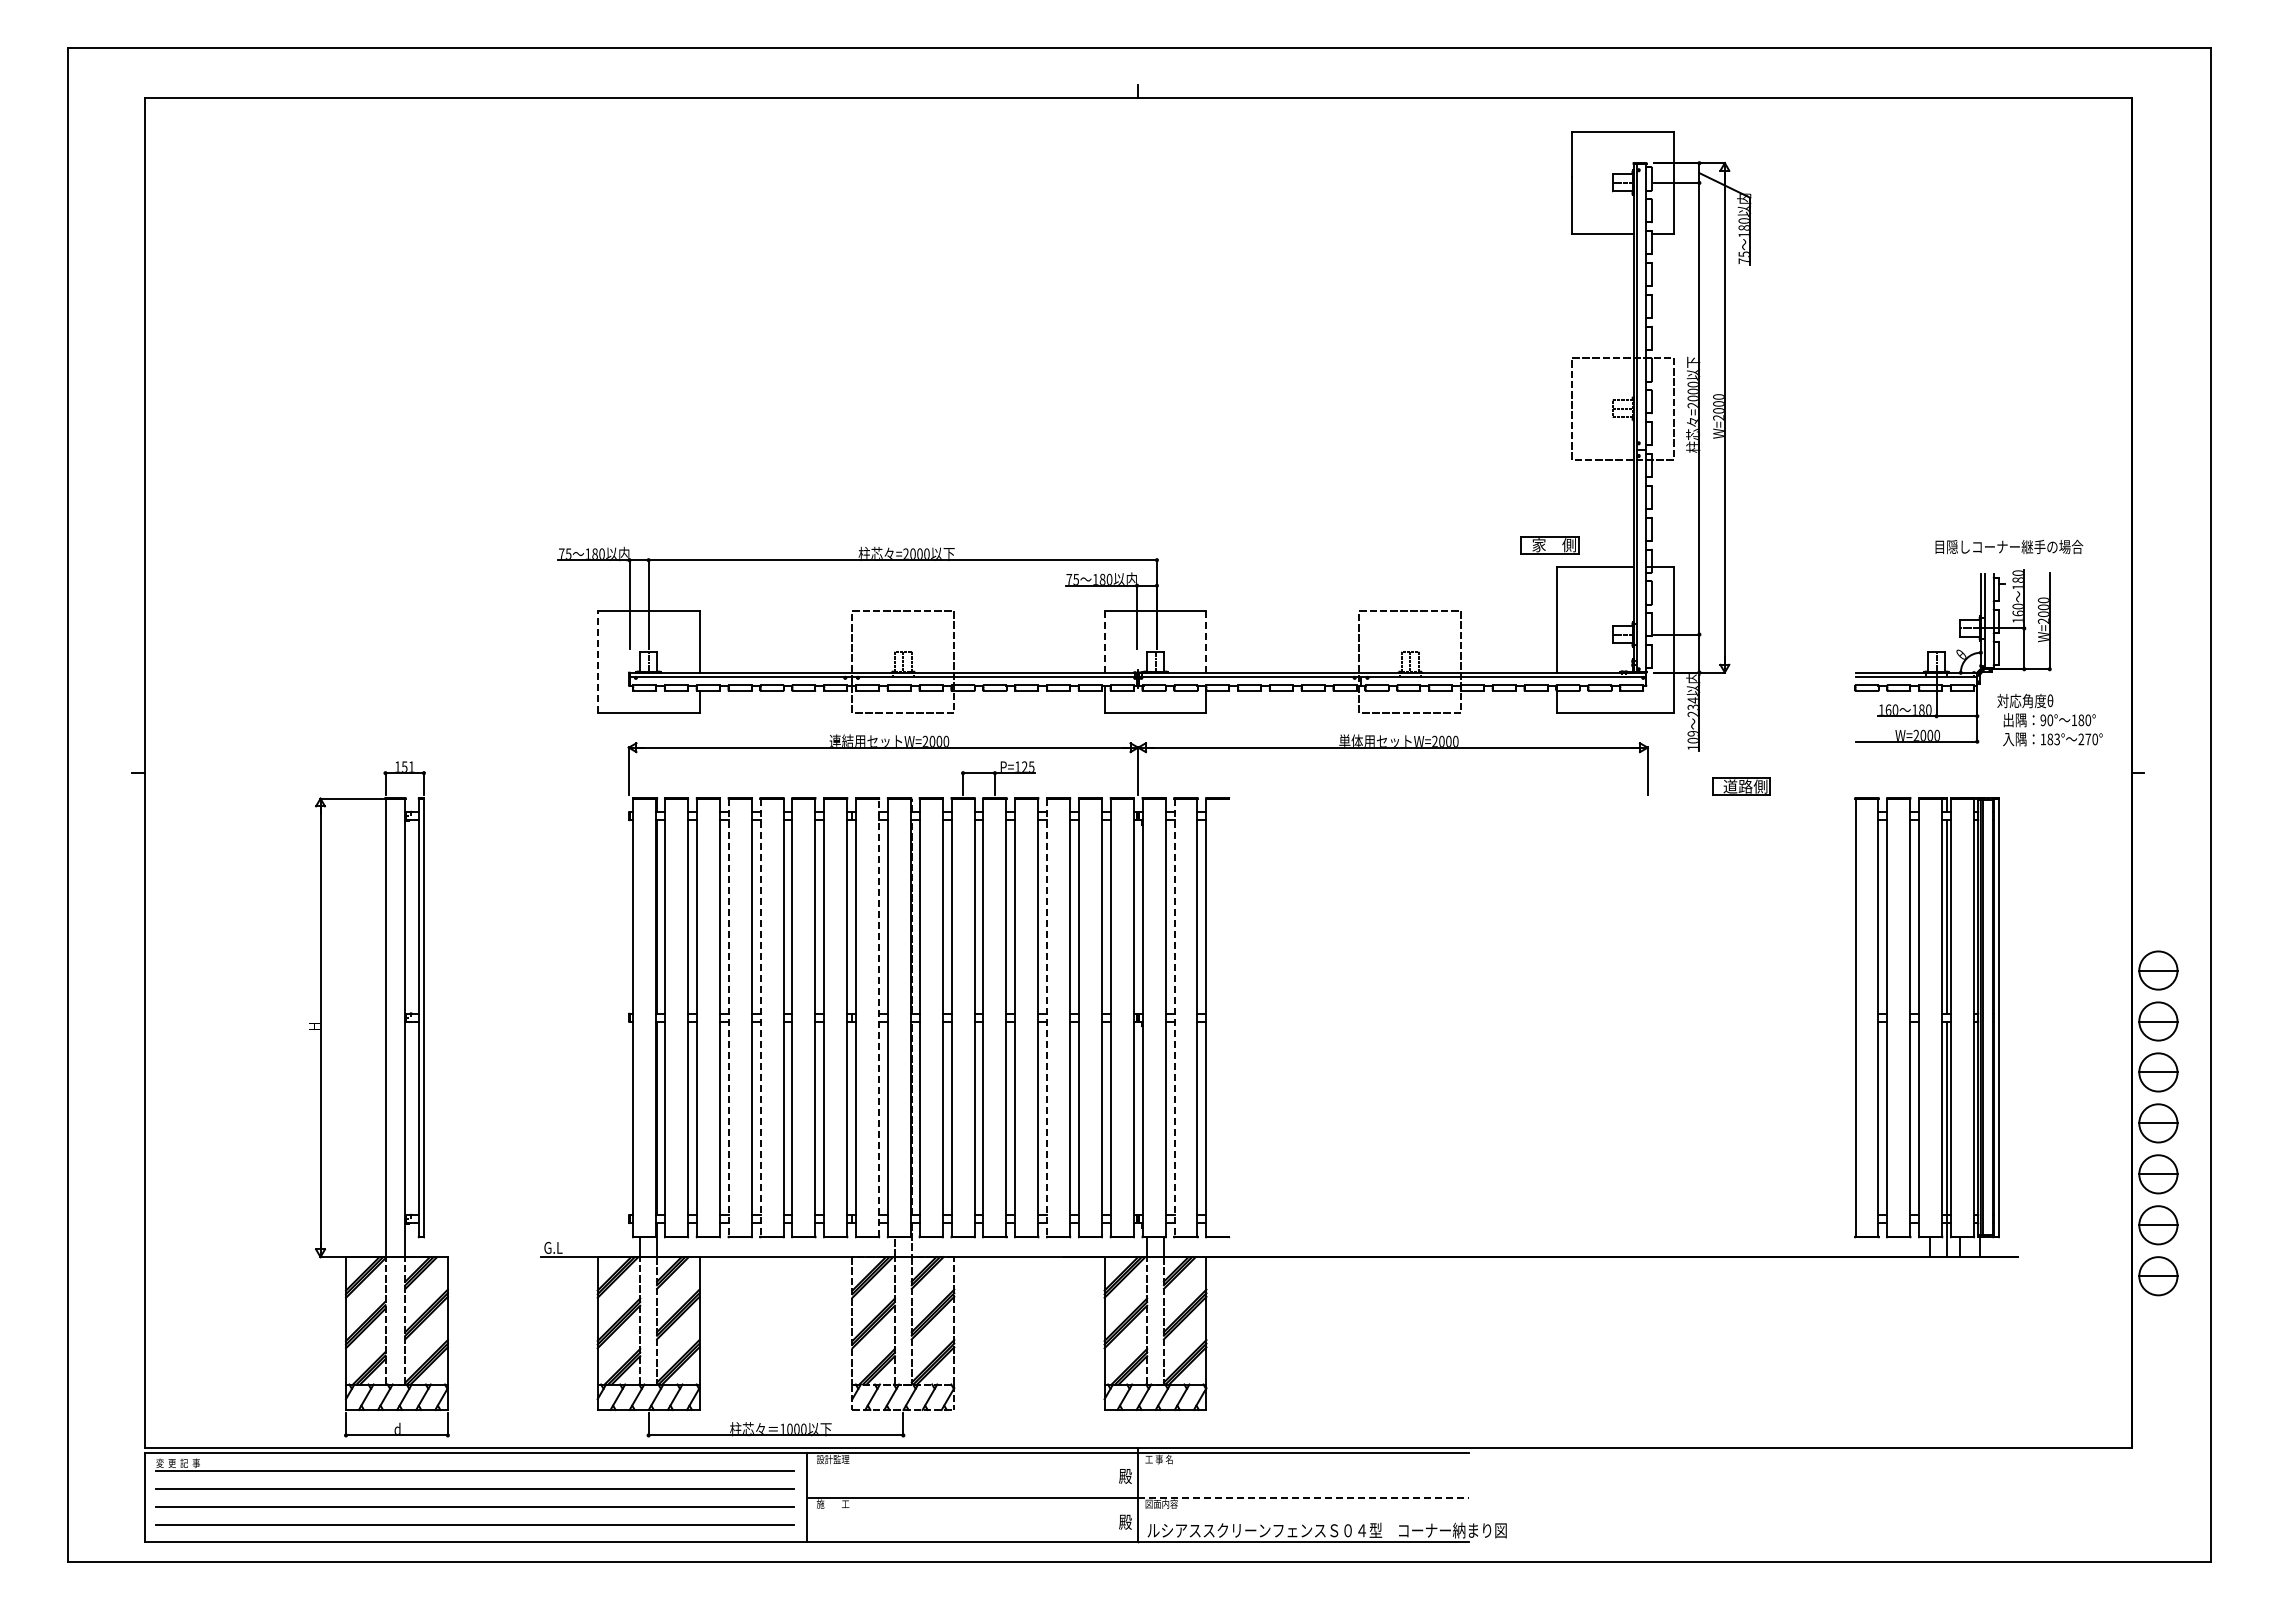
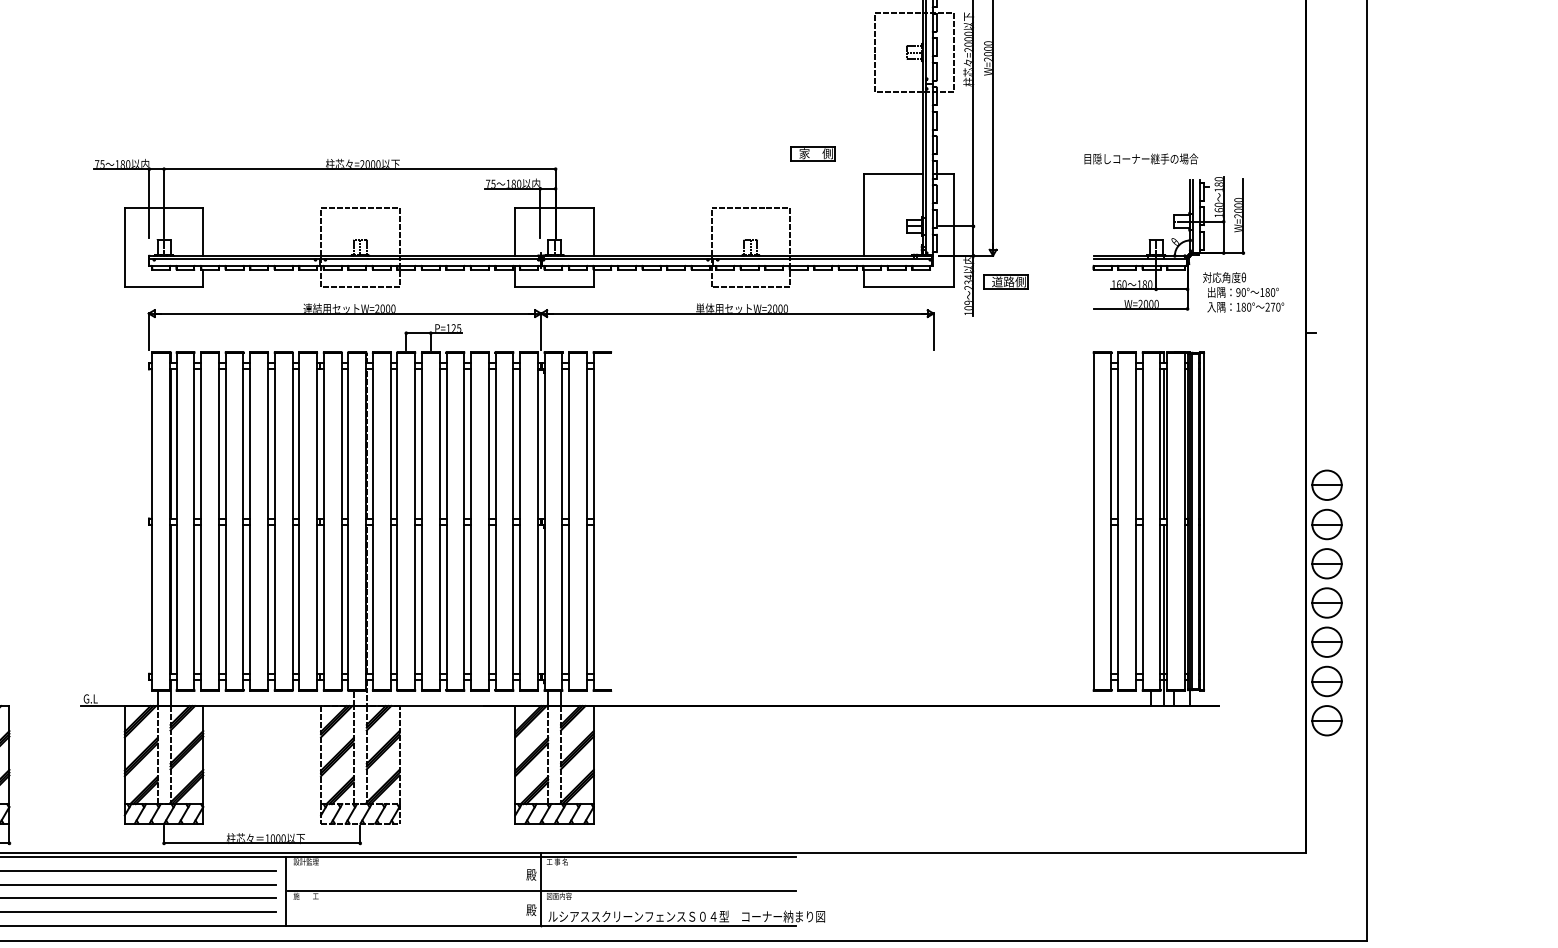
part: (1549, 545) -> (812, 154), moved
text: (2009, 546) -> (1141, 158), moved
line: (1104, 641) -> (515, 231), dashed -> solid
line: (1206, 641) -> (593, 231), dashed -> solid
line: (597, 662) -> (124, 247), dashed -> solid
text: (2057, 739) -> (1249, 307), 183° -> 180°
part: (1741, 786) -> (1005, 281), moved
line: (879, 1017) -> (341, 521), dashed -> solid
line: (728, 1018) -> (225, 522), dashed -> solid
line: (760, 1018) -> (250, 522), dashed -> solid
line: (1047, 1018) -> (471, 522), dashed -> solid
line: (1174, 1018) -> (569, 522), dashed -> solid
line: (1303, 1497) -> (668, 891), dashed -> solid

